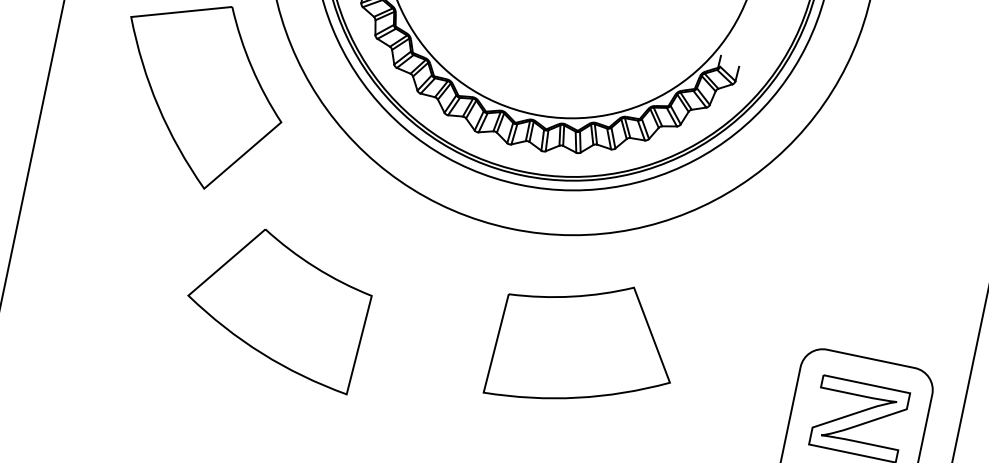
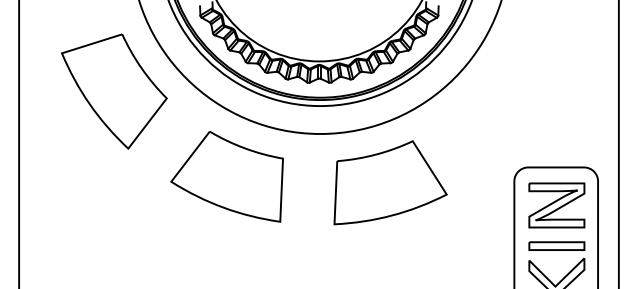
part: (277, 305) -> (226, 176), moved
part: (585, 345) -> (390, 182), moved

